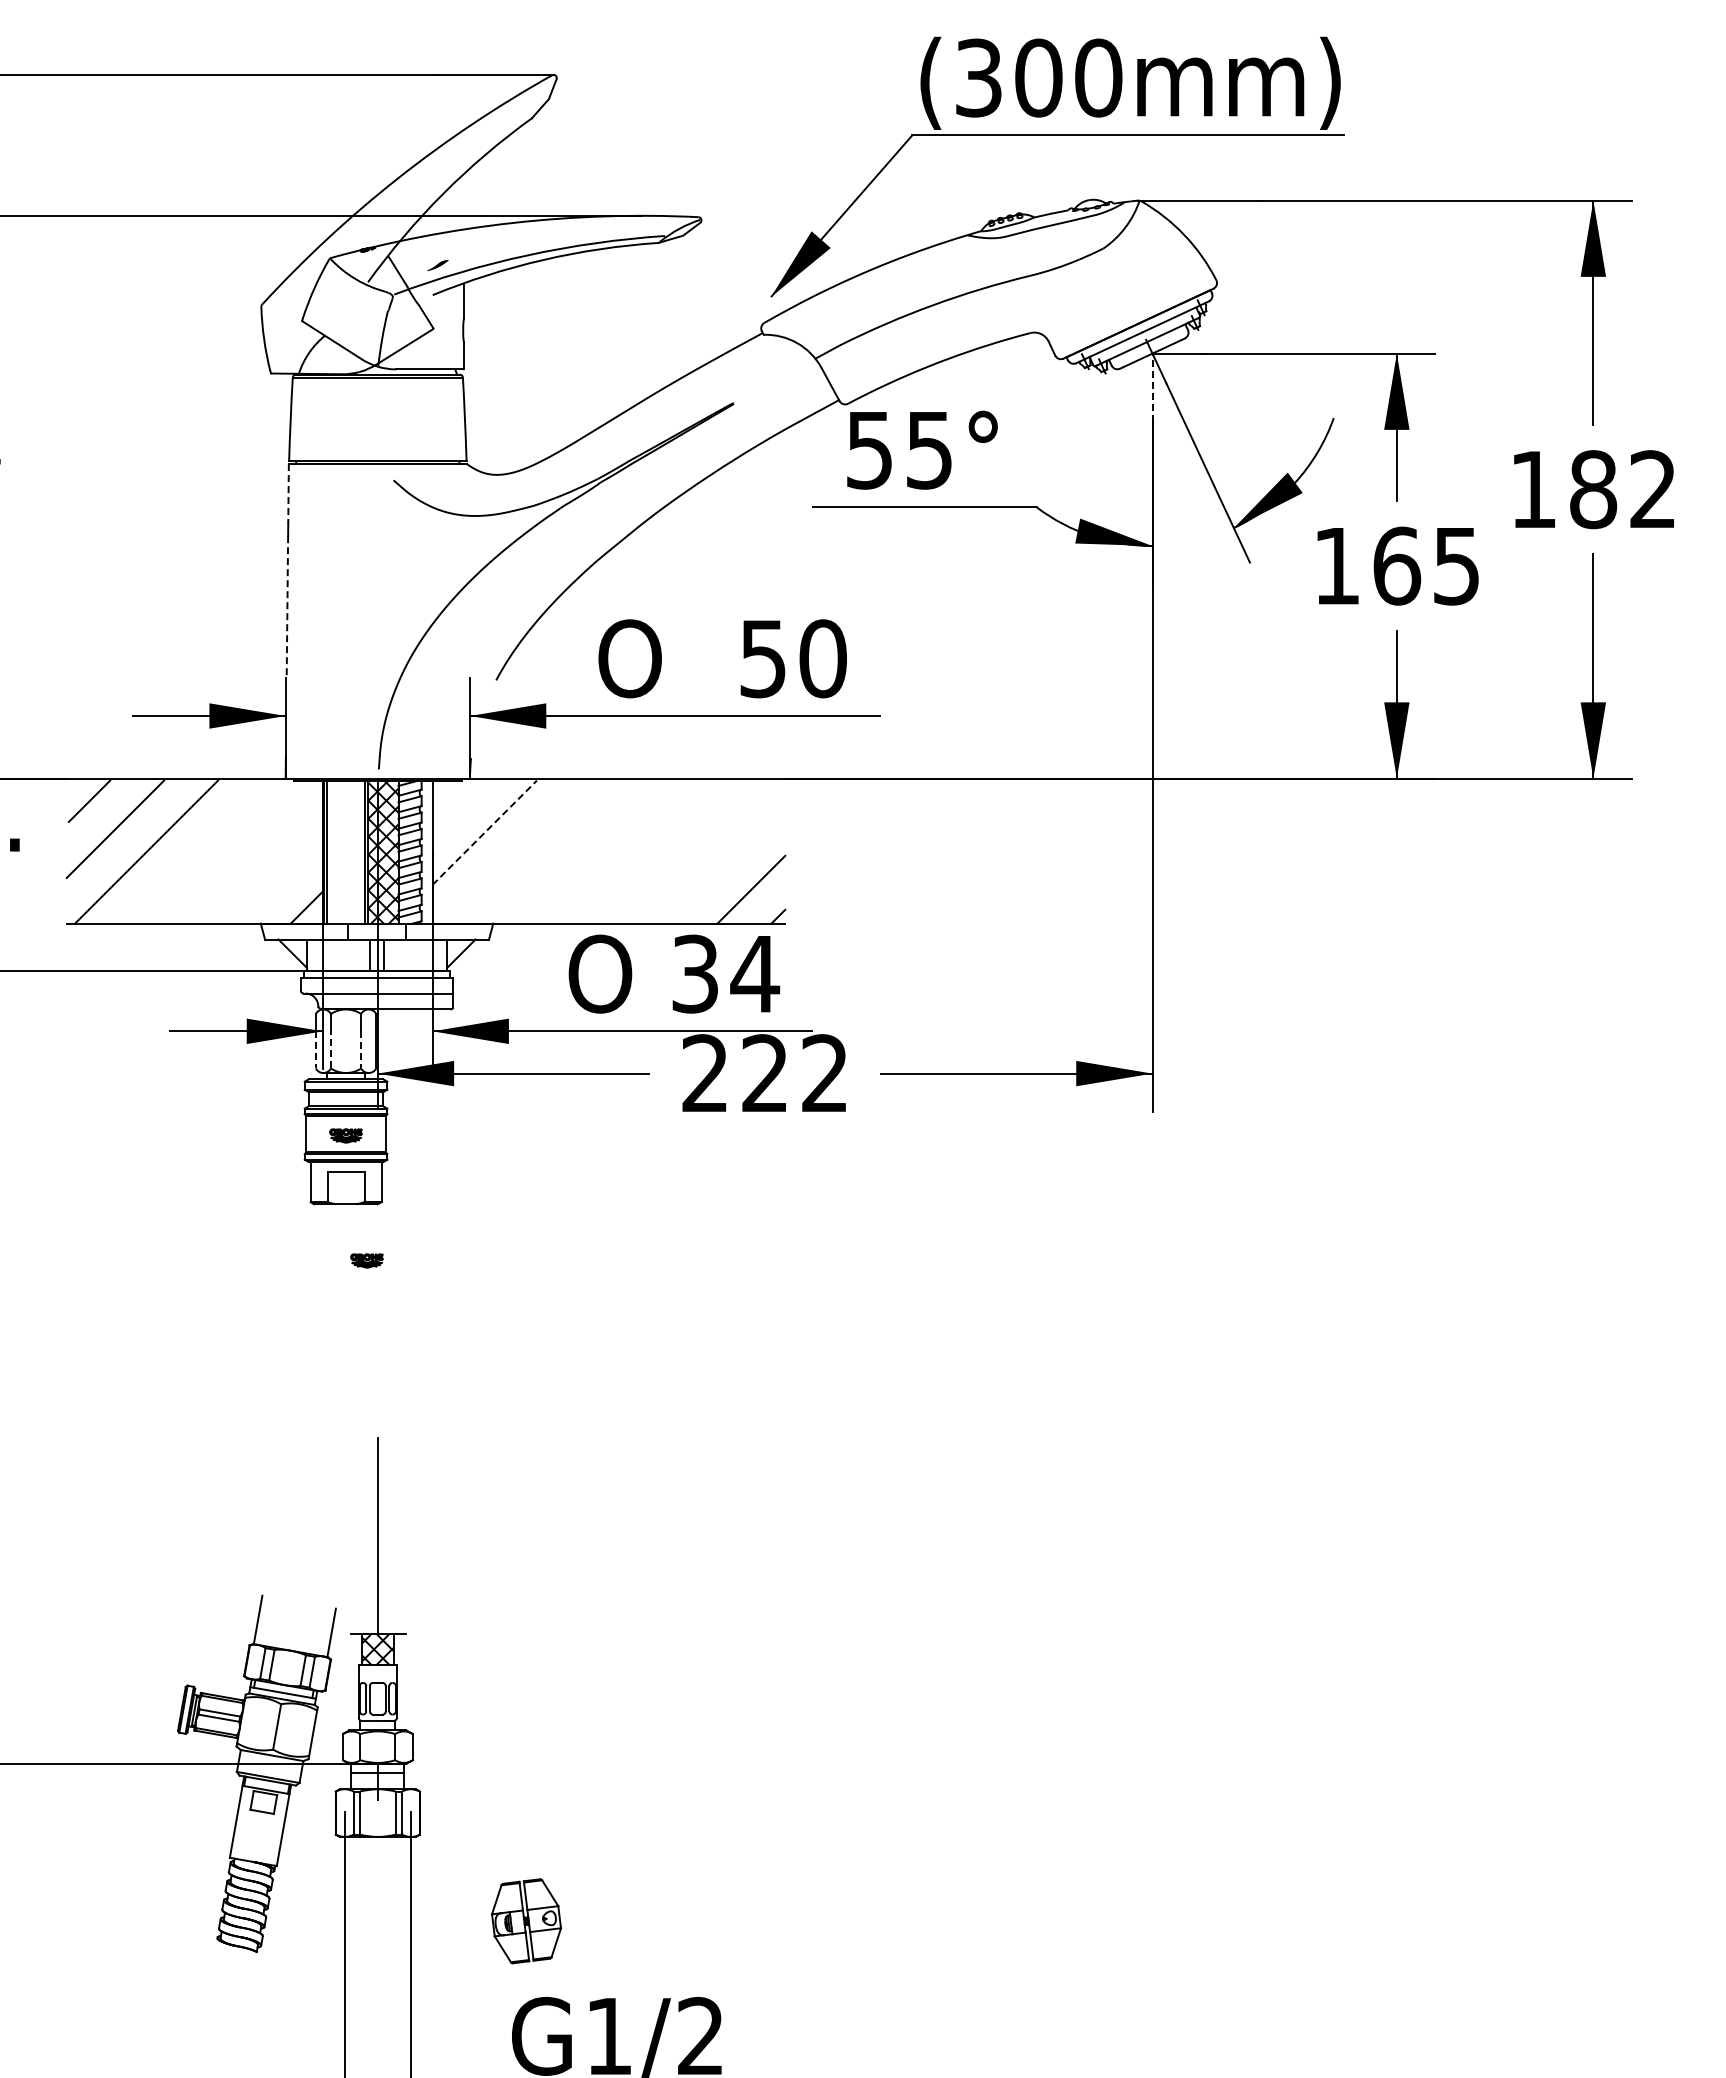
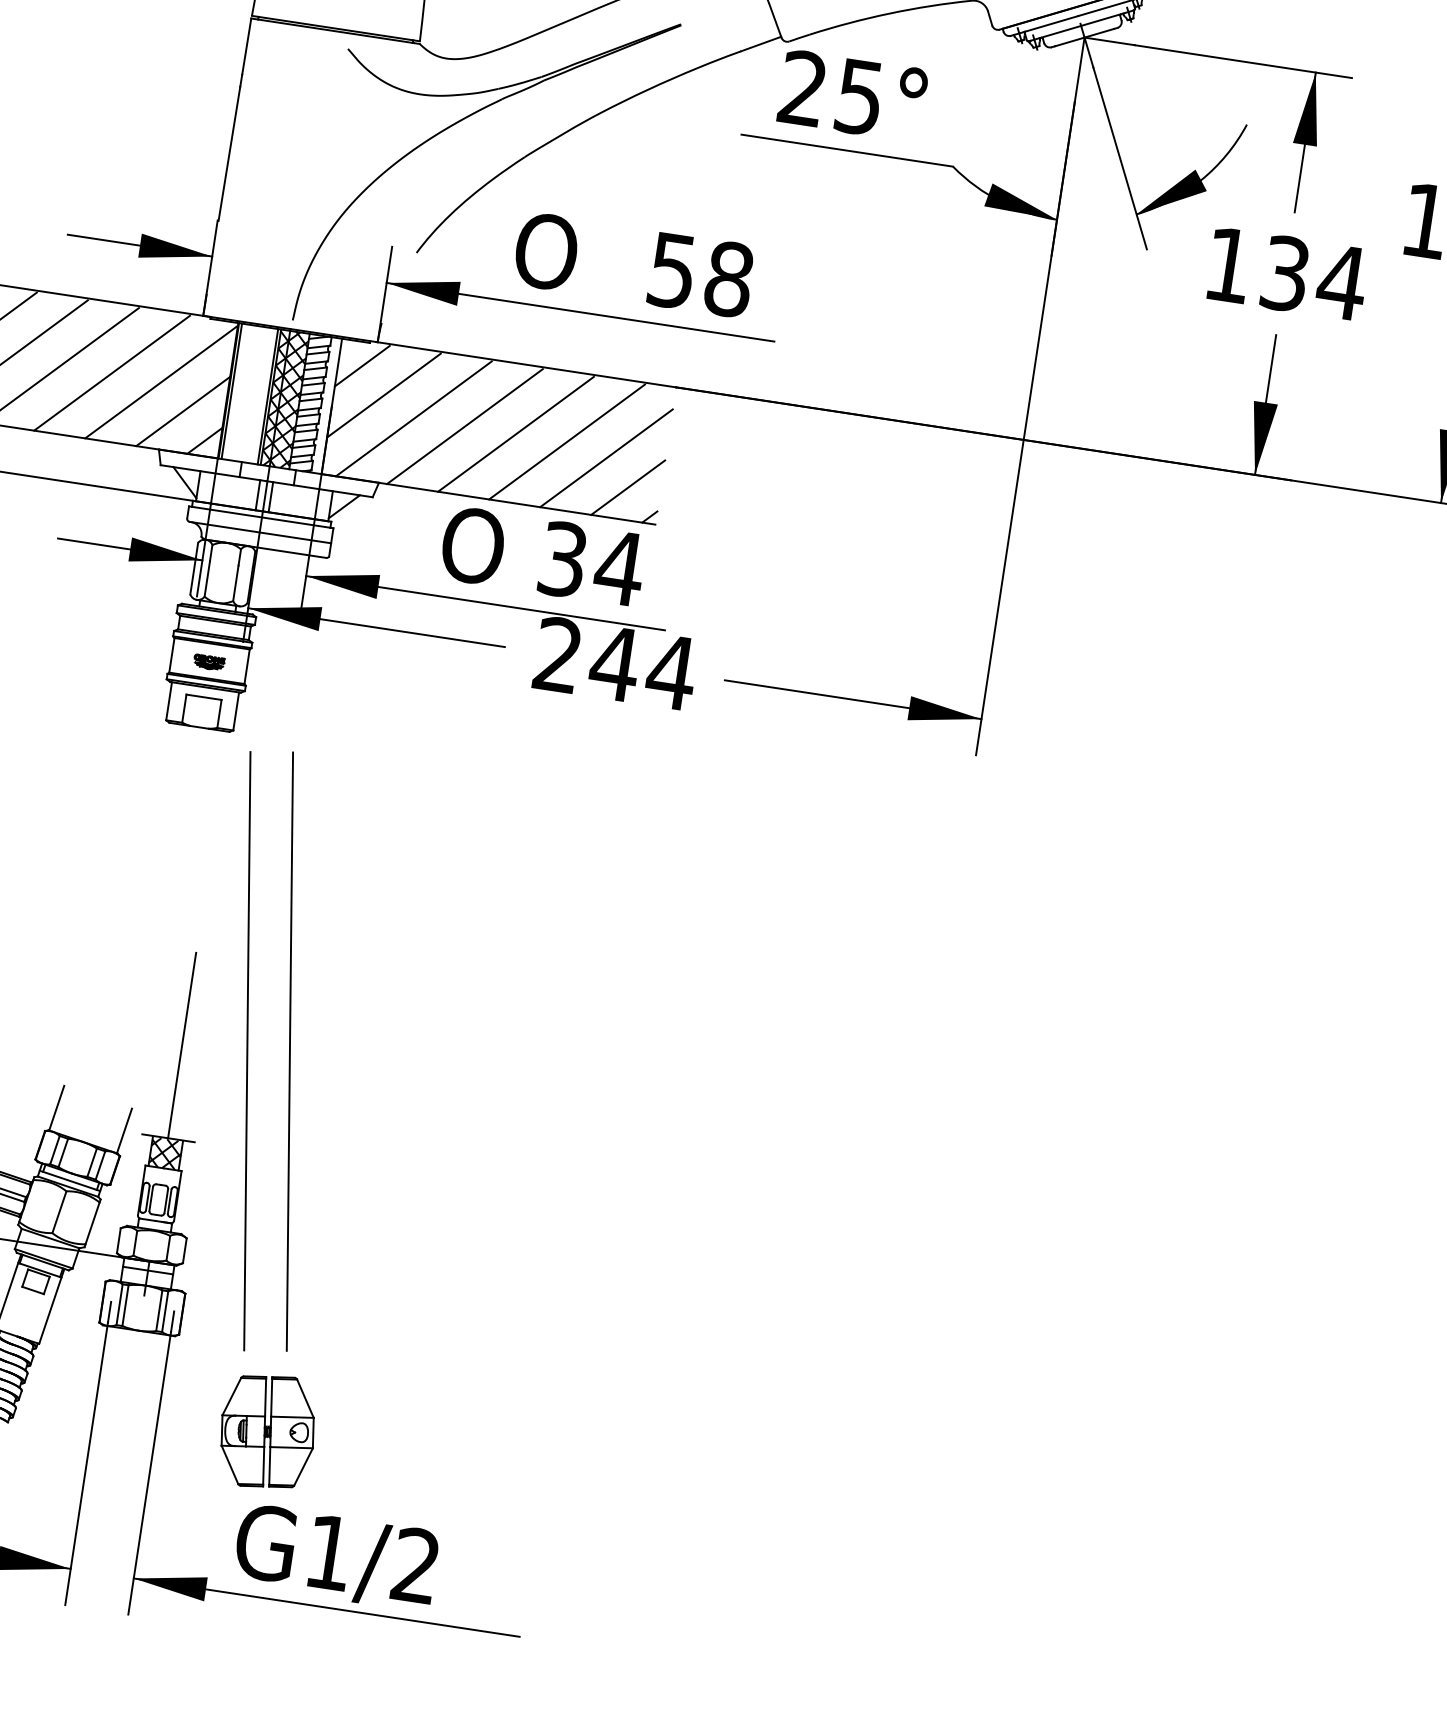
line: (1152, 387) -> (1079, 69), dashed -> solid
text: (869, 449) -> (802, 87), 55° -> 25°
line: (288, 493) -> (246, 46), dashed -> solid
text: (1427, 565) -> (1314, 277), 165 -> 134
line: (287, 607) -> (229, 154), dashed -> solid
text: (822, 658) -> (728, 278), 50 -> 58
line: (457, 805) -> (362, 365), added
line: (484, 832) -> (383, 395), dashed -> solid
line: (200, 851) -> (112, 372), added
line: (518, 851) -> (413, 418), added
line: (572, 851) -> (464, 425), added
line: (626, 851) -> (515, 433), added
line: (680, 851) -> (566, 441), added
line: (252, 853) -> (161, 381), added
line: (724, 862) -> (606, 458), added
line: (279, 880) -> (182, 411), added
line: (315, 1049) -> (192, 576), dashed -> solid
line: (330, 1049) -> (206, 578), dashed -> solid
line: (361, 1049) -> (236, 583), dashed -> solid
text: (794, 1072) -> (642, 666), 222 -> 244
part: (366, 1260) -> (210, 783), removed
line: (489, 1524) -> (289, 1051), added
line: (445, 1530) -> (246, 1050), added
part: (526, 1921) -> (267, 1432), size x1.43

